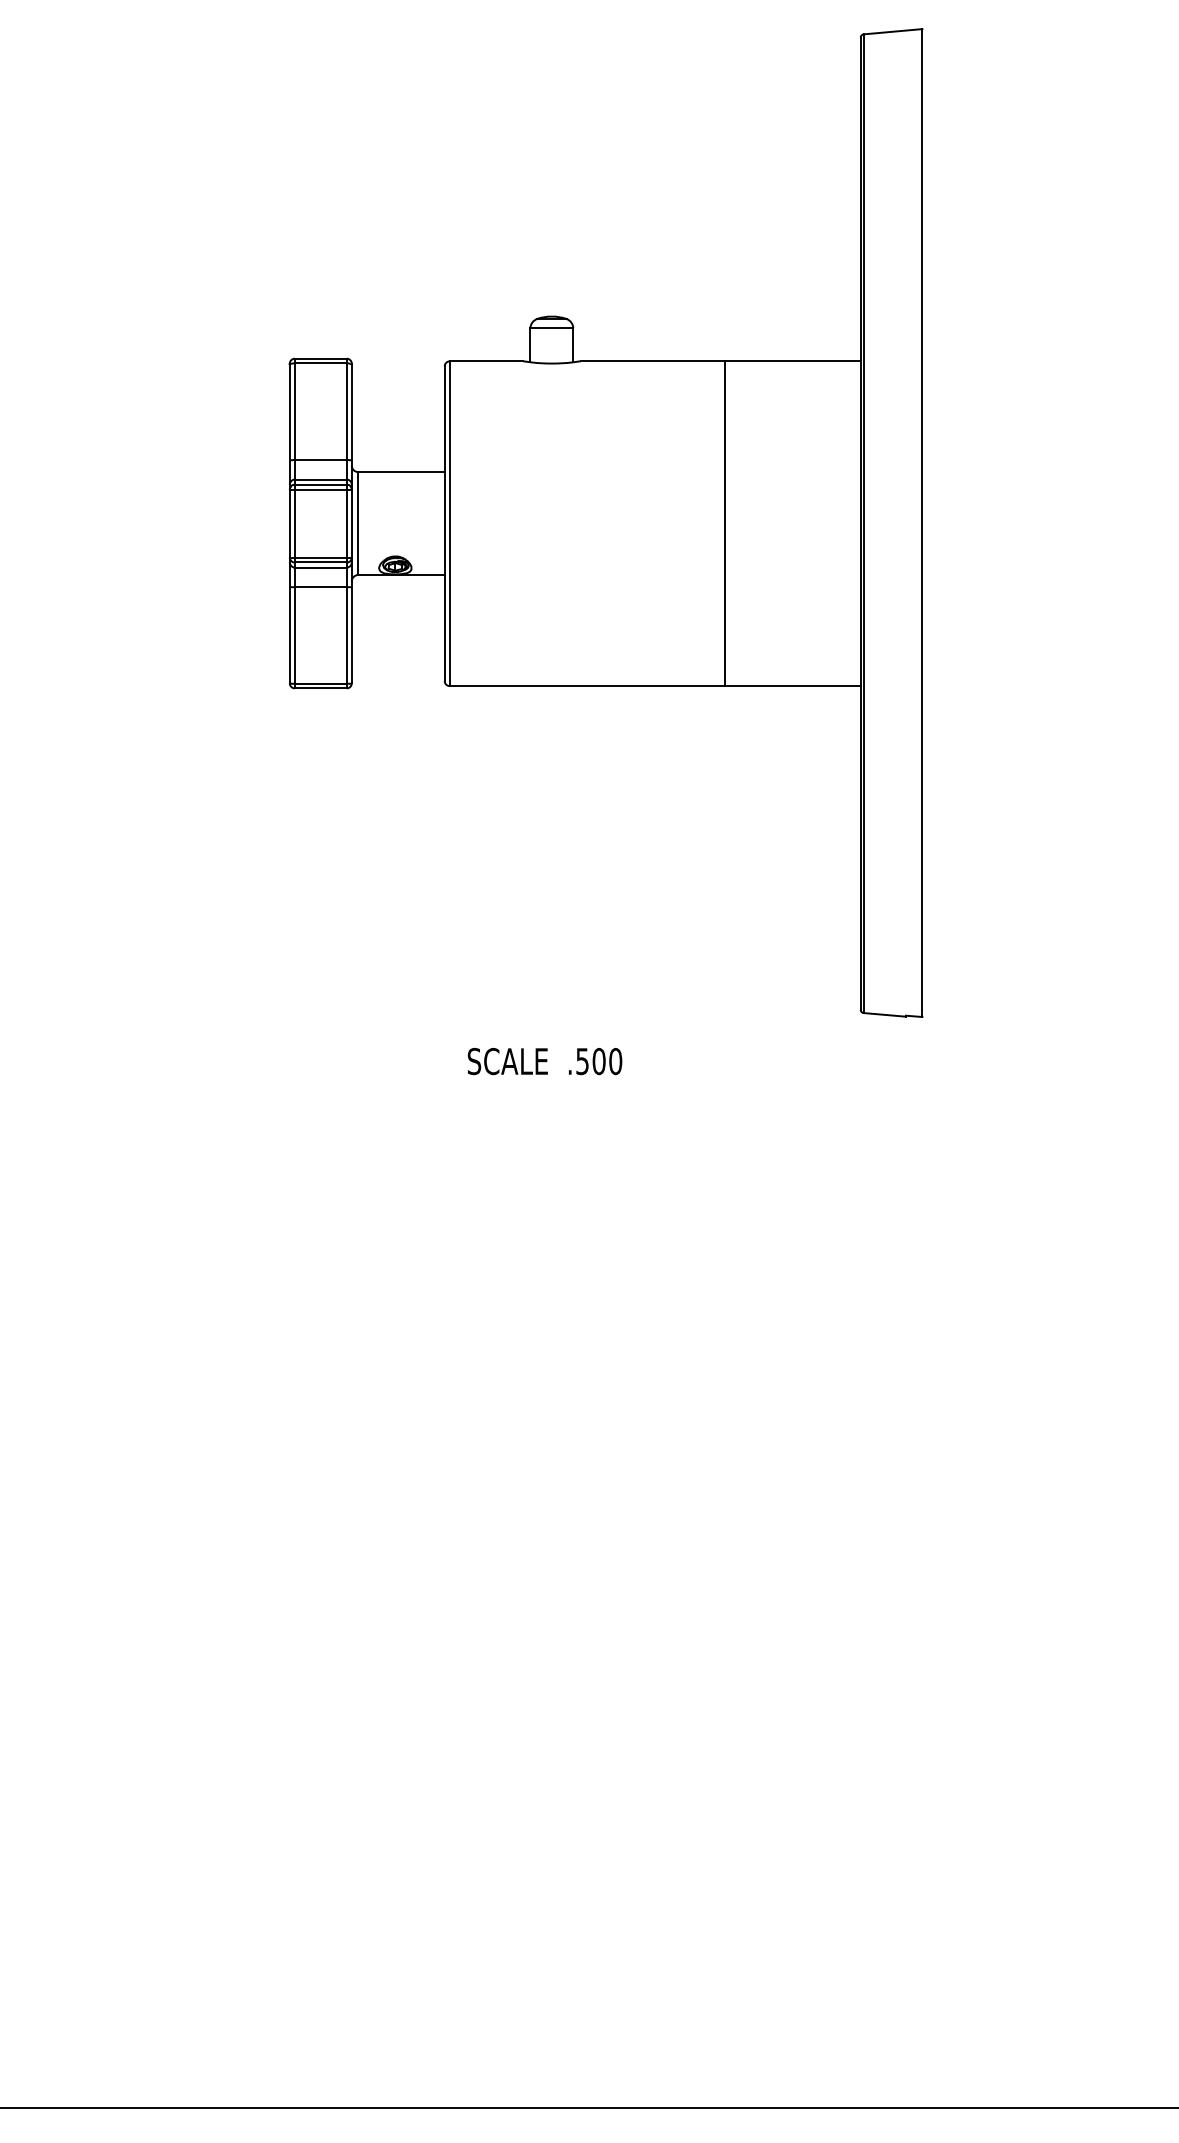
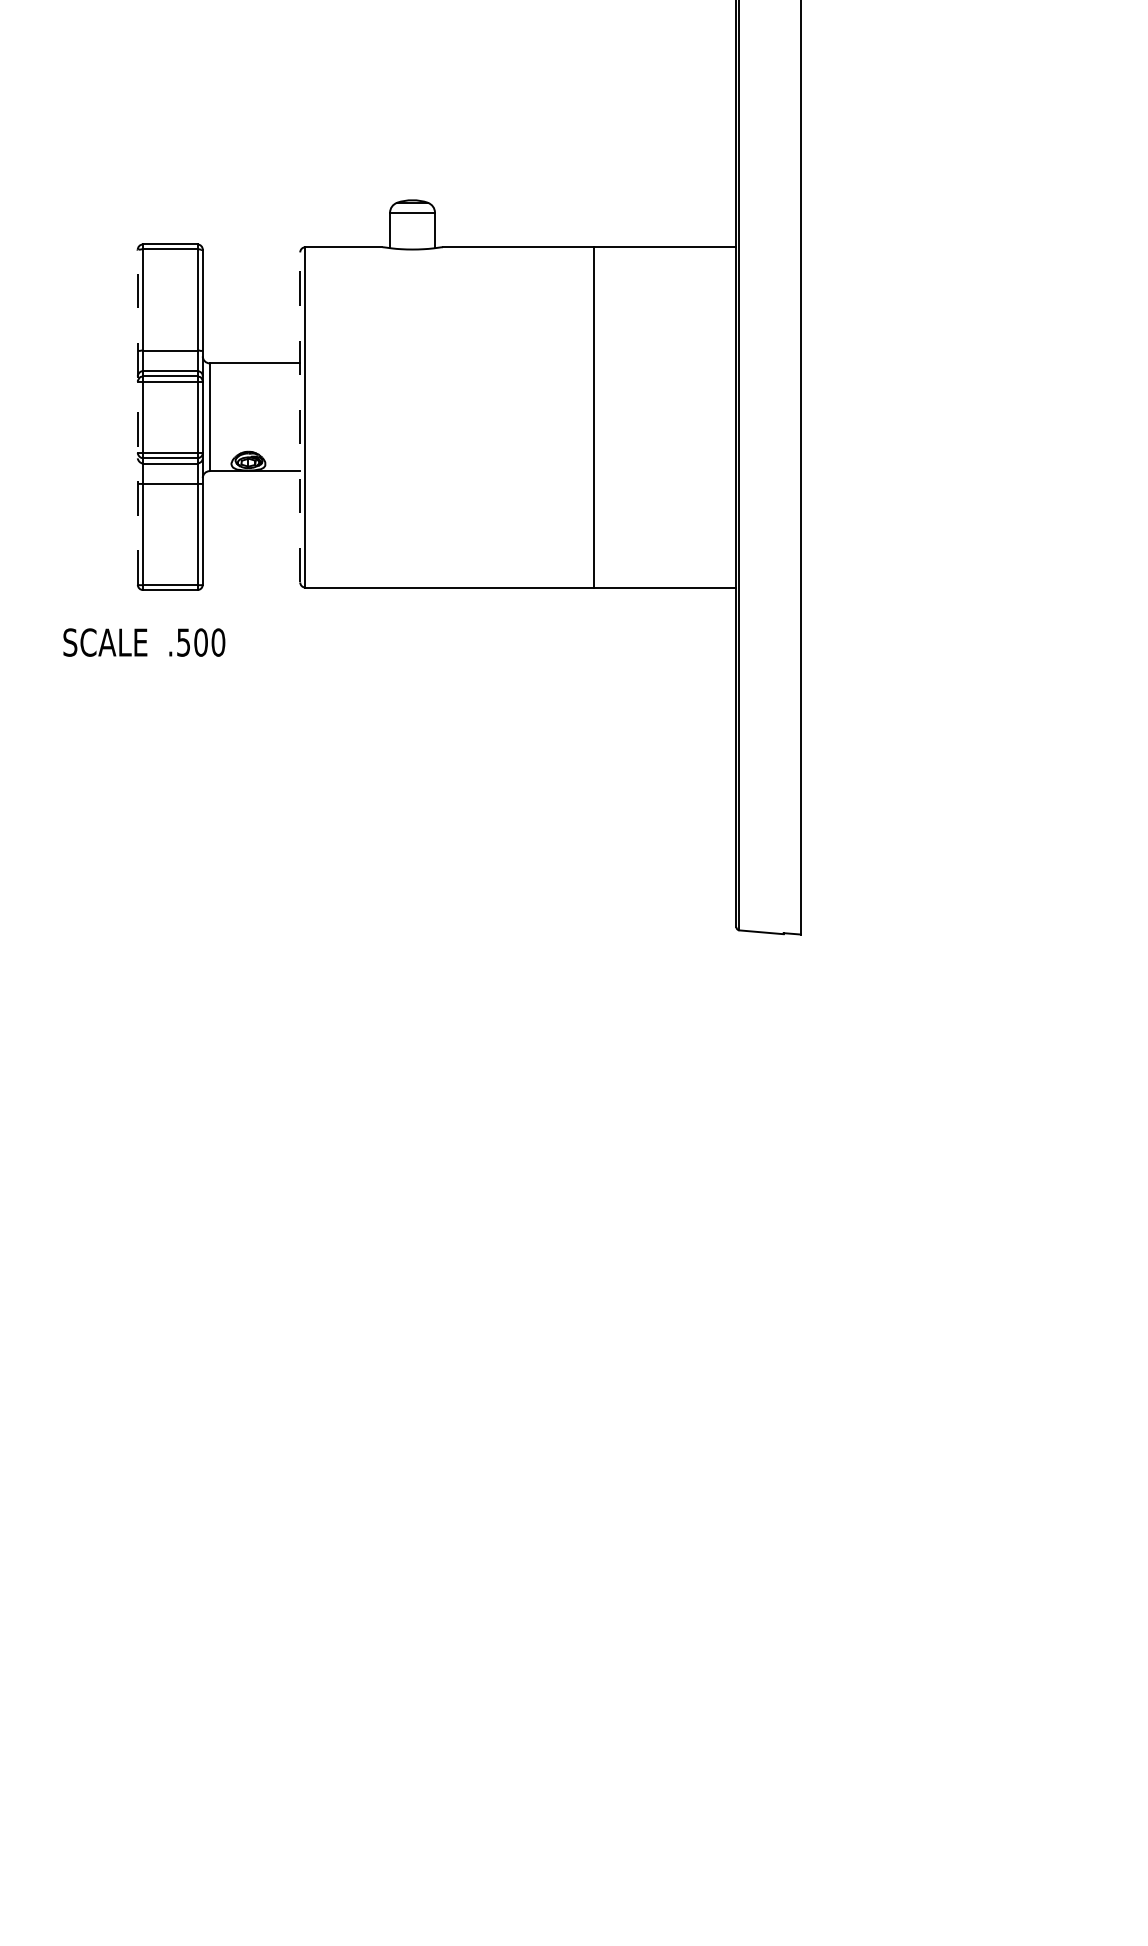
line: (289, 523) -> (137, 417), solid -> dashed
line: (444, 523) -> (299, 417), solid -> dashed
text: (544, 1061) -> (143, 642), moved

